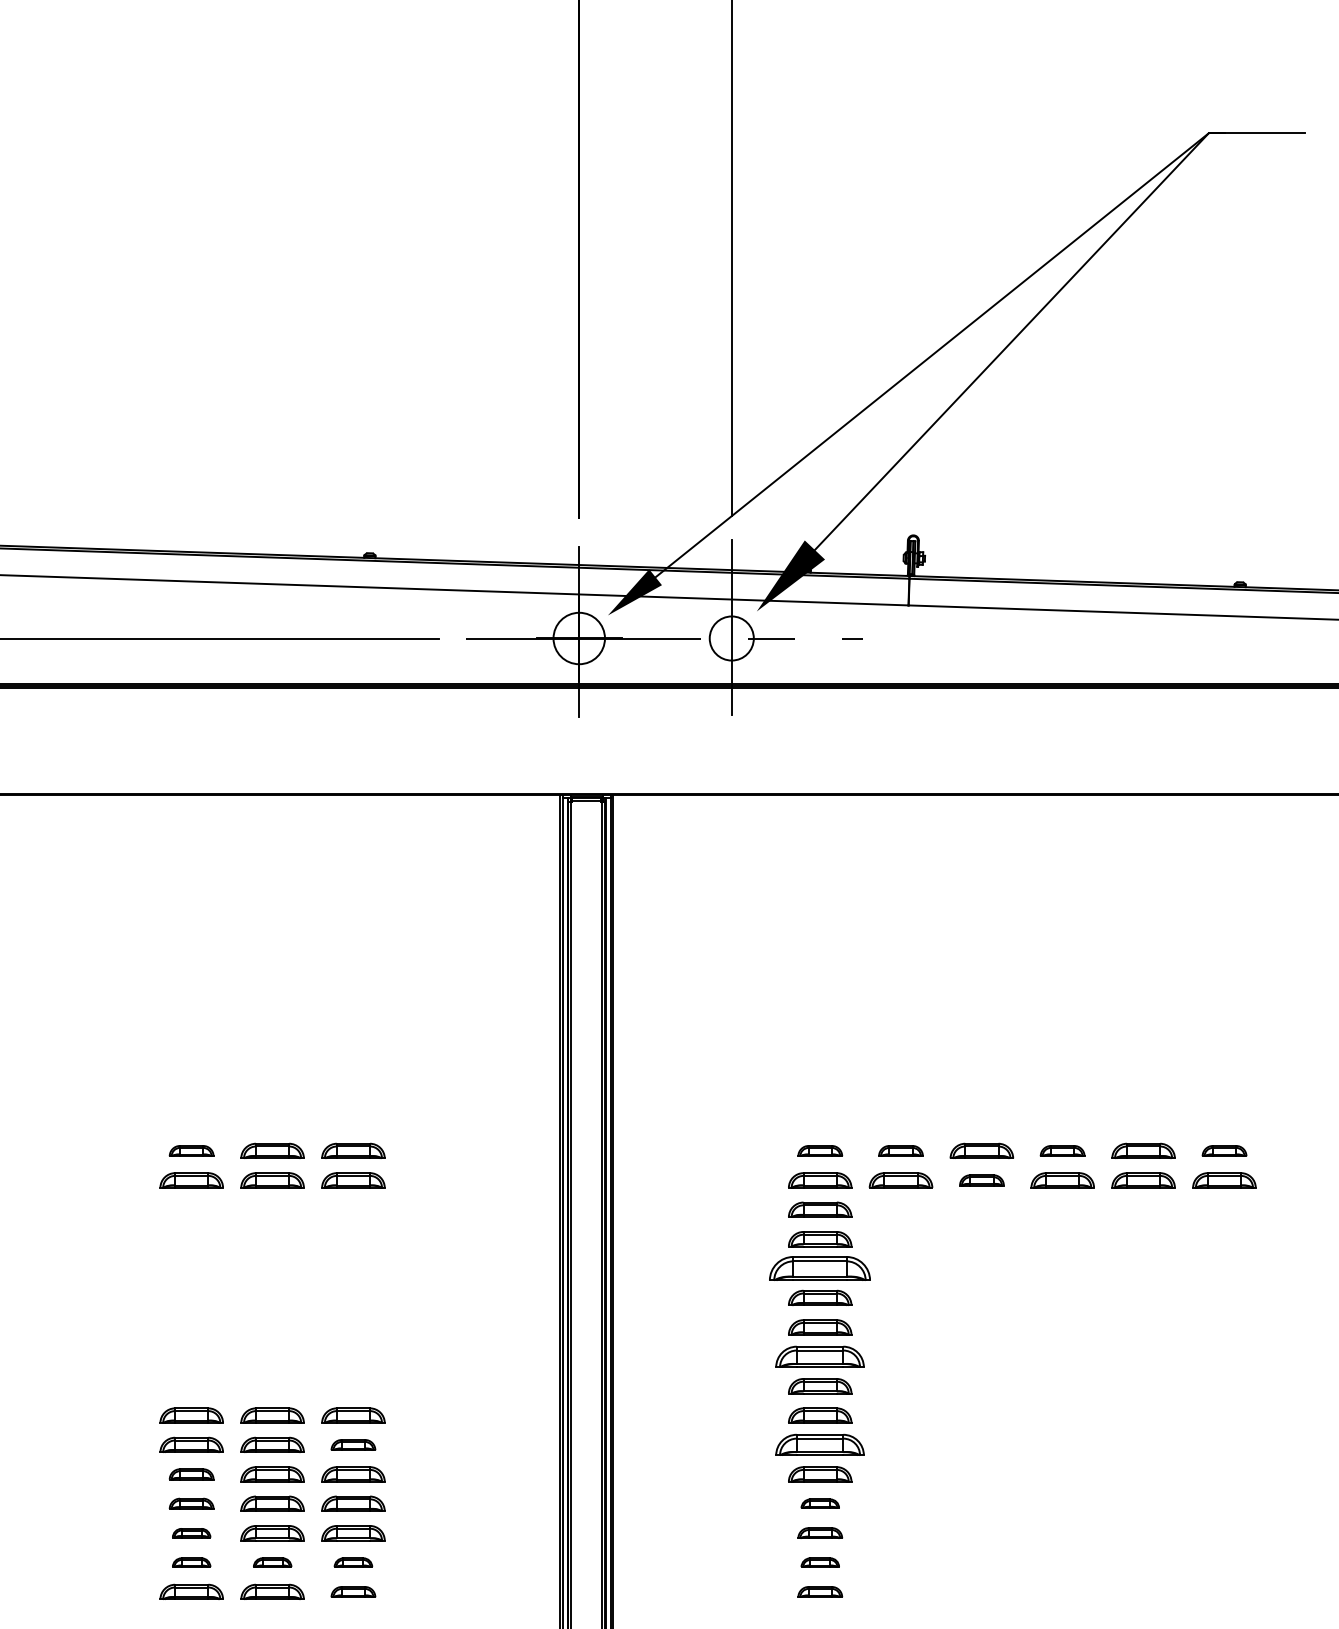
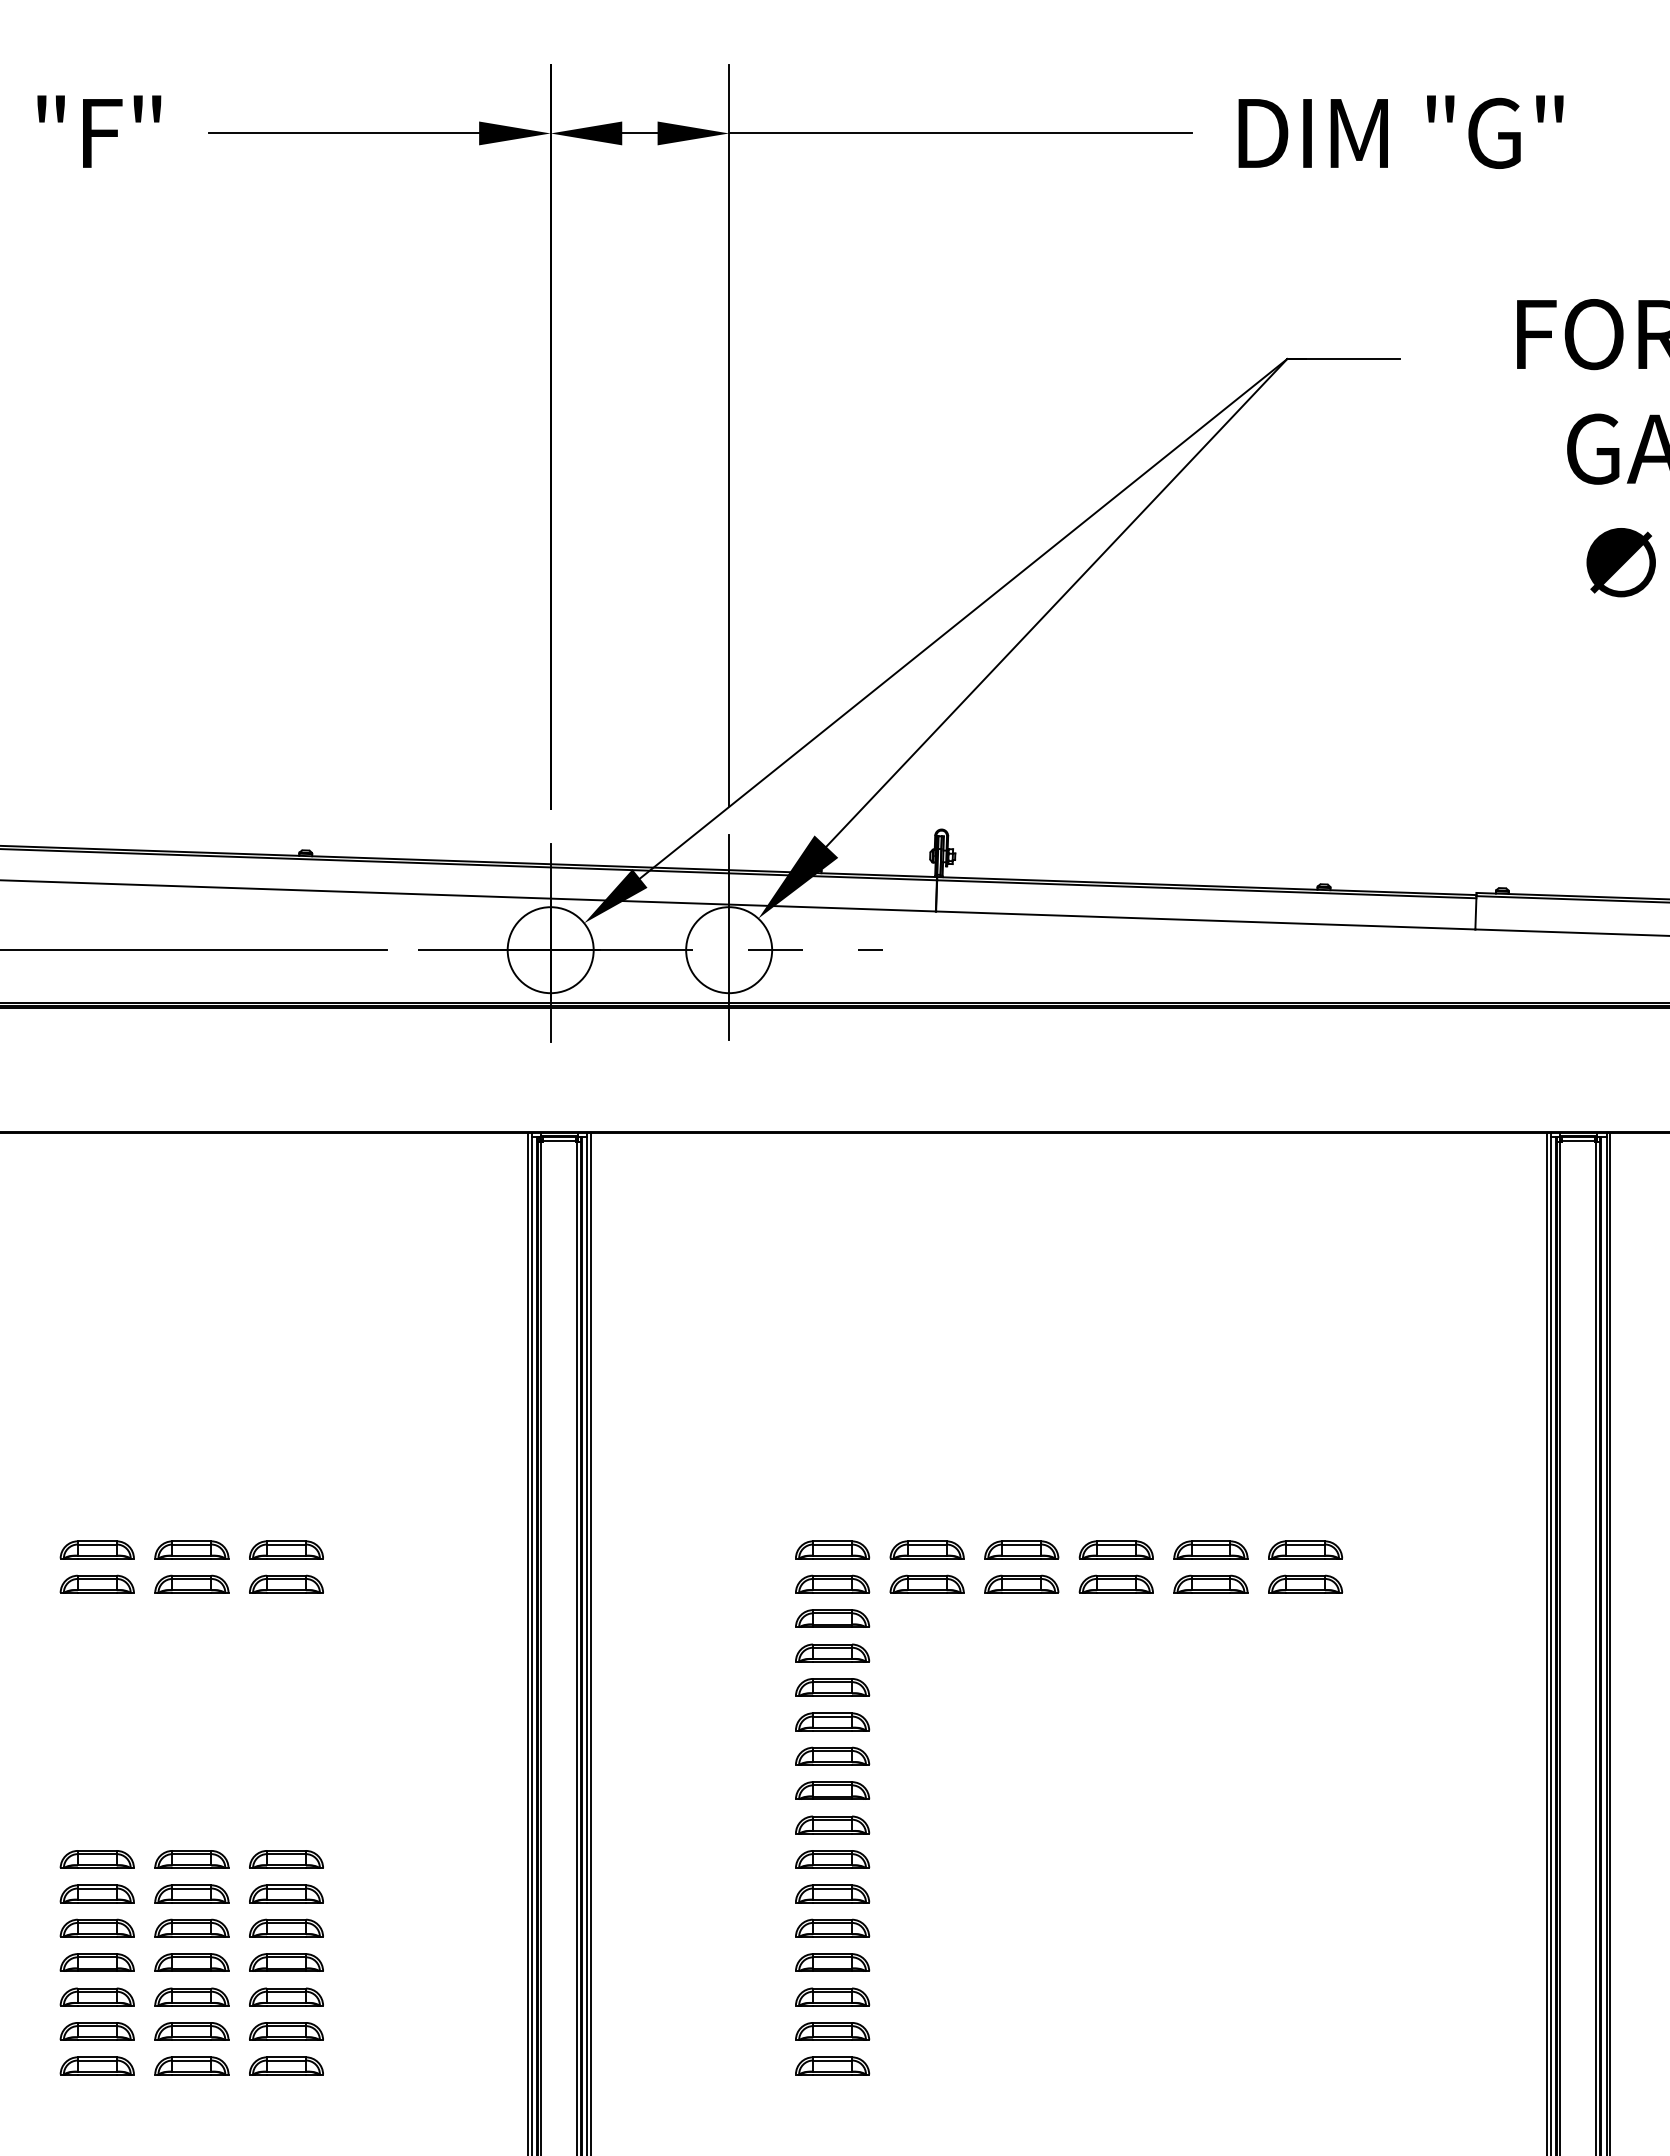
circle: (579, 638) -> (550, 950), size x1.43
circle: (732, 638) -> (729, 950), size x1.67
part: (191, 1150) -> (96, 1549), size x1.43
part: (820, 1150) -> (832, 1549), size x1.43
part: (900, 1150) -> (926, 1549), size x1.43
part: (1062, 1150) -> (1115, 1549), size x1.43
part: (1224, 1150) -> (1305, 1549), size x1.43
part: (981, 1179) -> (1021, 1583), size x1.43
part: (820, 1268) -> (832, 1687), size x0.62
part: (820, 1356) -> (832, 1790), size x0.71
part: (353, 1444) -> (286, 1893), size x1.43
part: (820, 1444) -> (832, 1893), size x0.71
part: (191, 1473) -> (96, 1927), size x1.43
part: (191, 1503) -> (96, 1962), size x1.43
part: (820, 1503) -> (832, 1962), size x1.67
part: (191, 1532) -> (96, 1996), size x1.67
part: (820, 1532) -> (832, 1996), size x1.43
part: (191, 1562) -> (96, 2031), size x1.67
part: (272, 1562) -> (191, 2031), size x1.67
part: (353, 1562) -> (286, 2031), size x1.67
part: (820, 1562) -> (832, 2031), size x1.67
part: (353, 1591) -> (286, 2065), size x1.43
part: (820, 1591) -> (832, 2065), size x1.43

